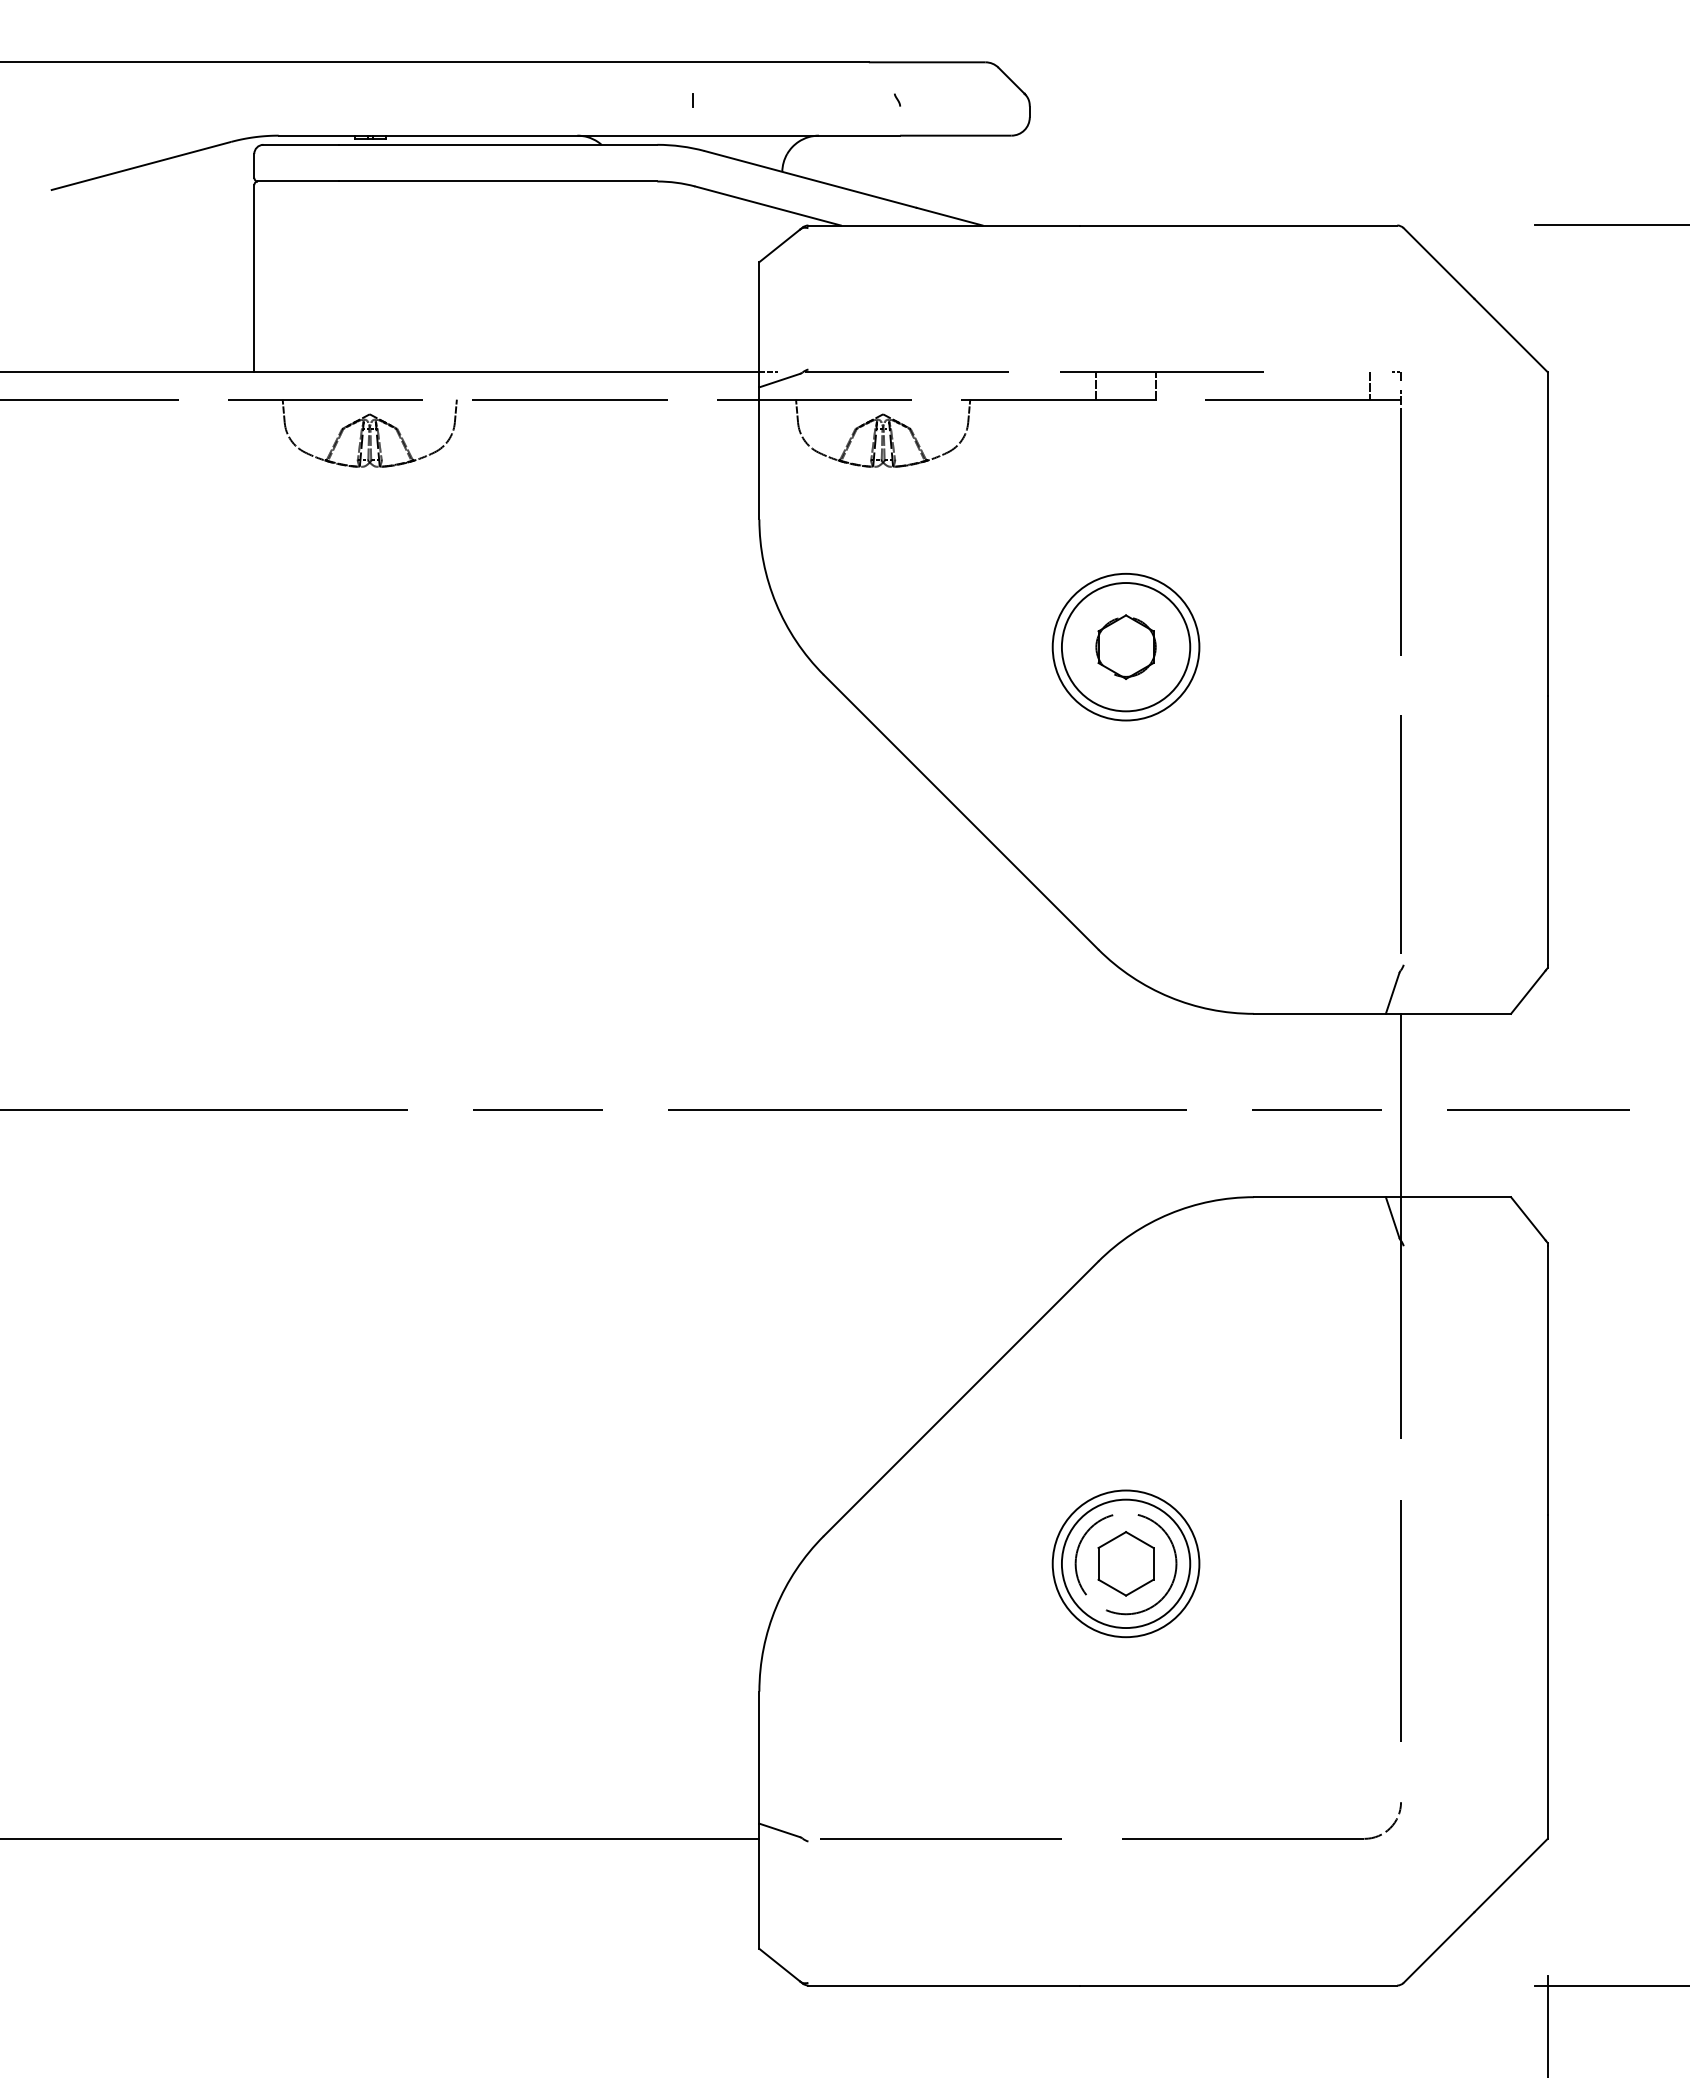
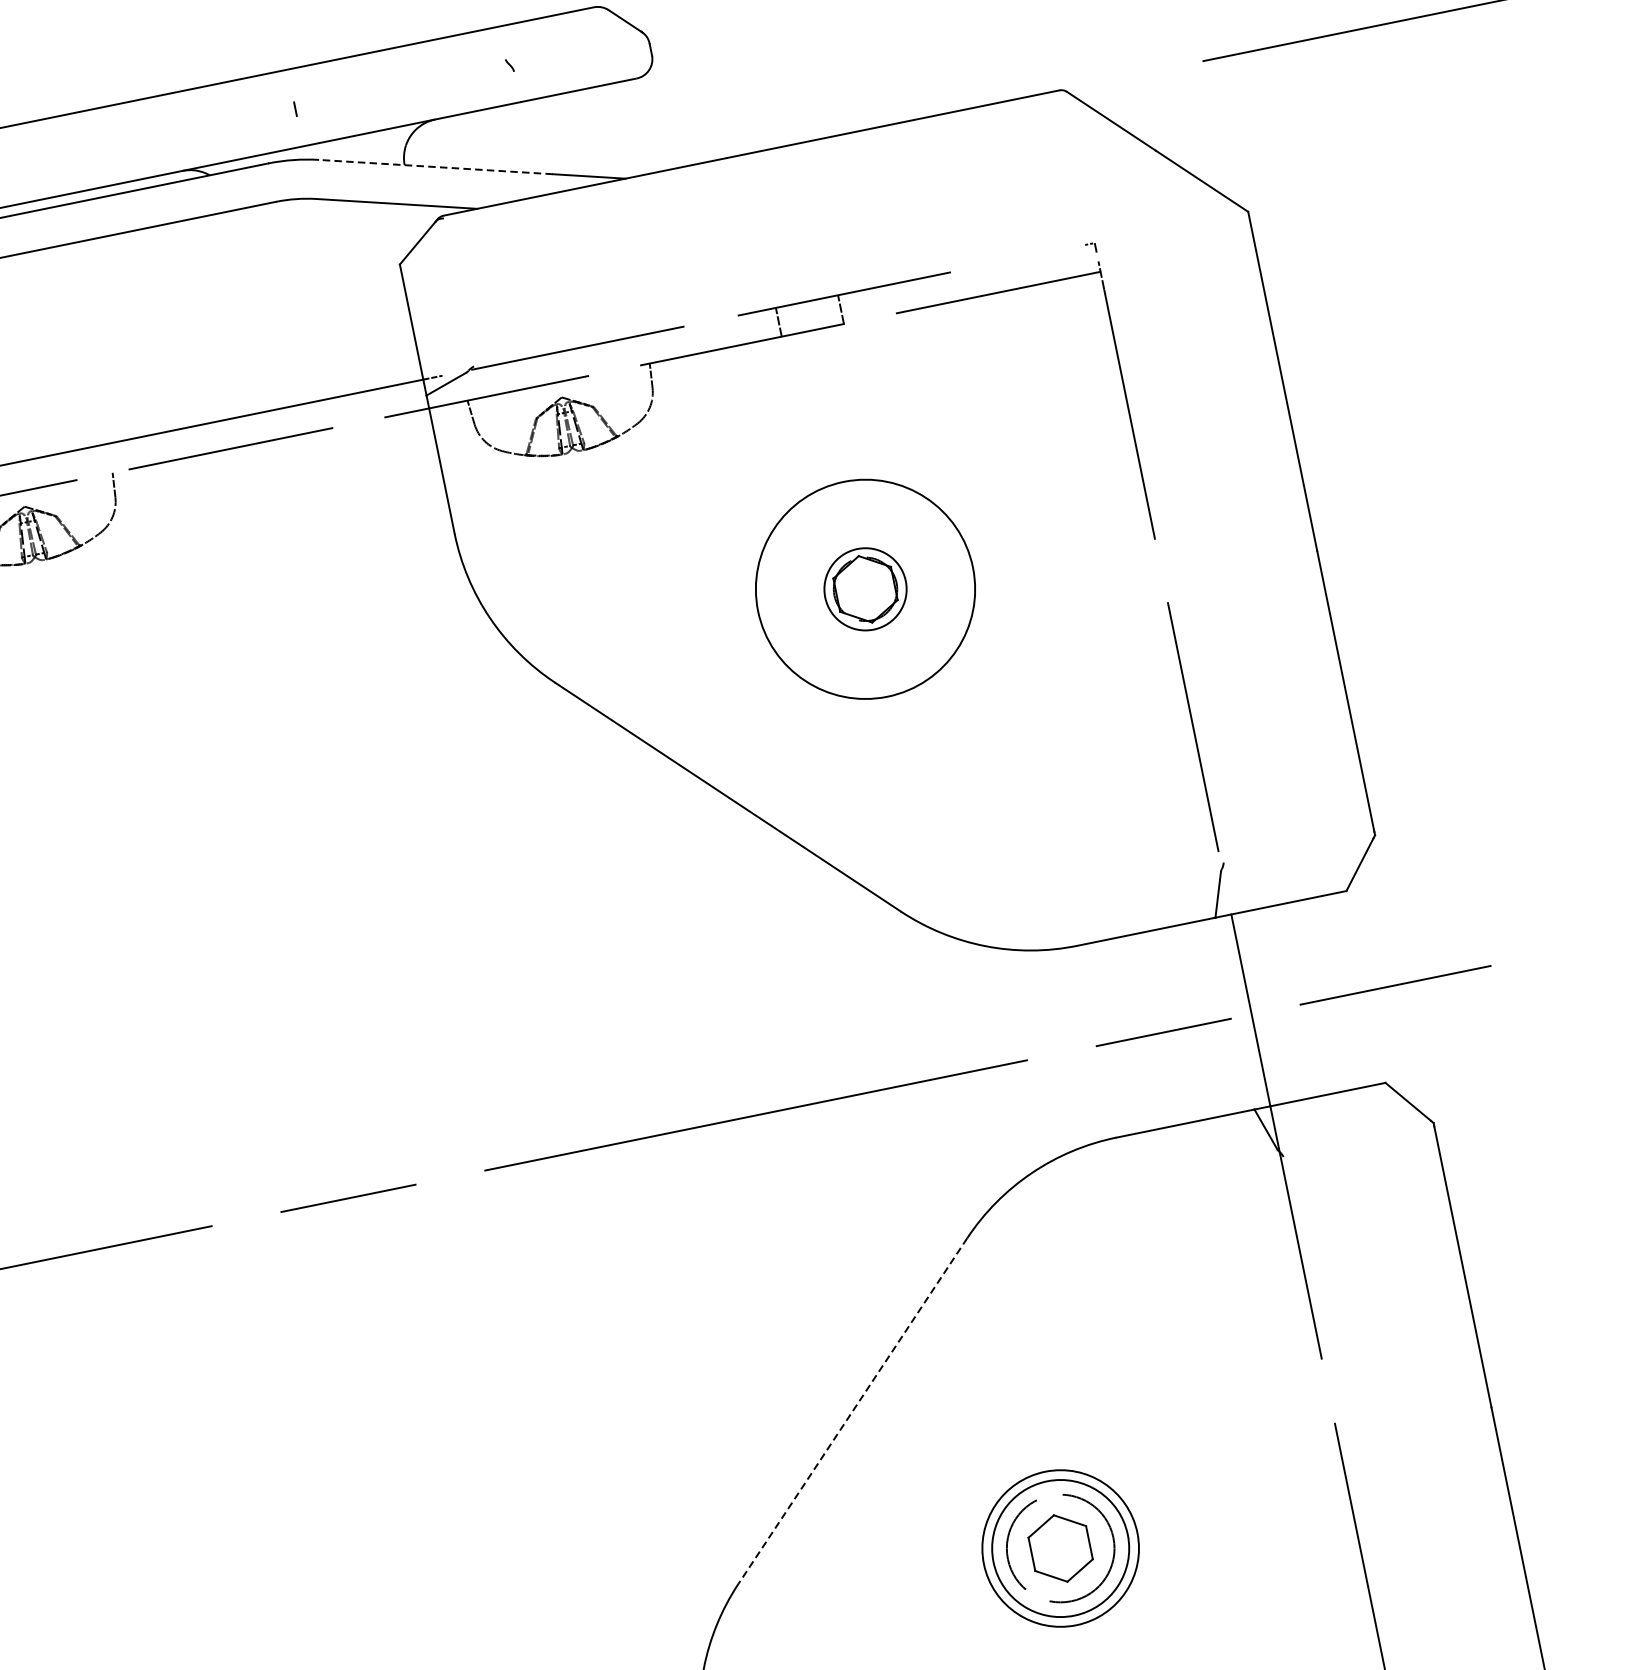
line: (810, 179) -> (435, 167), solid -> dashed
line: (1369, 385) -> (1064, 263), removed
circle: (1125, 646) -> (864, 588), size x1.4
circle: (1125, 647) -> (865, 589), size x0.6
line: (960, 1399) -> (852, 1411), solid -> dashed

